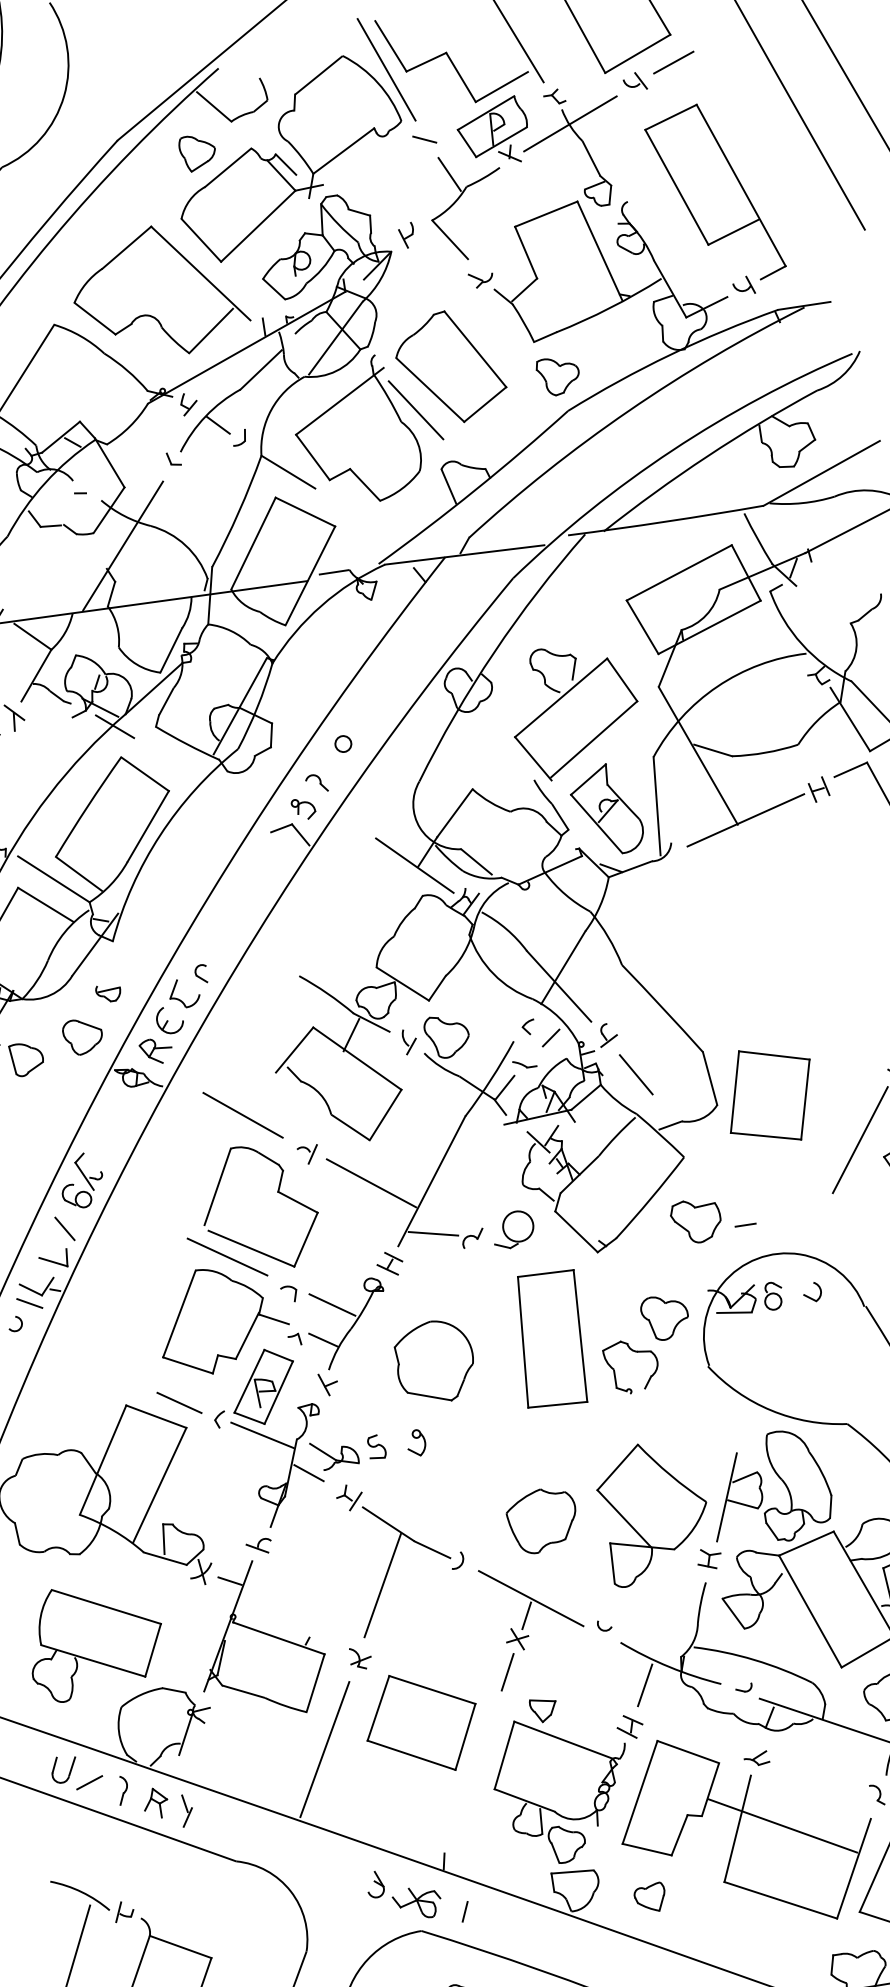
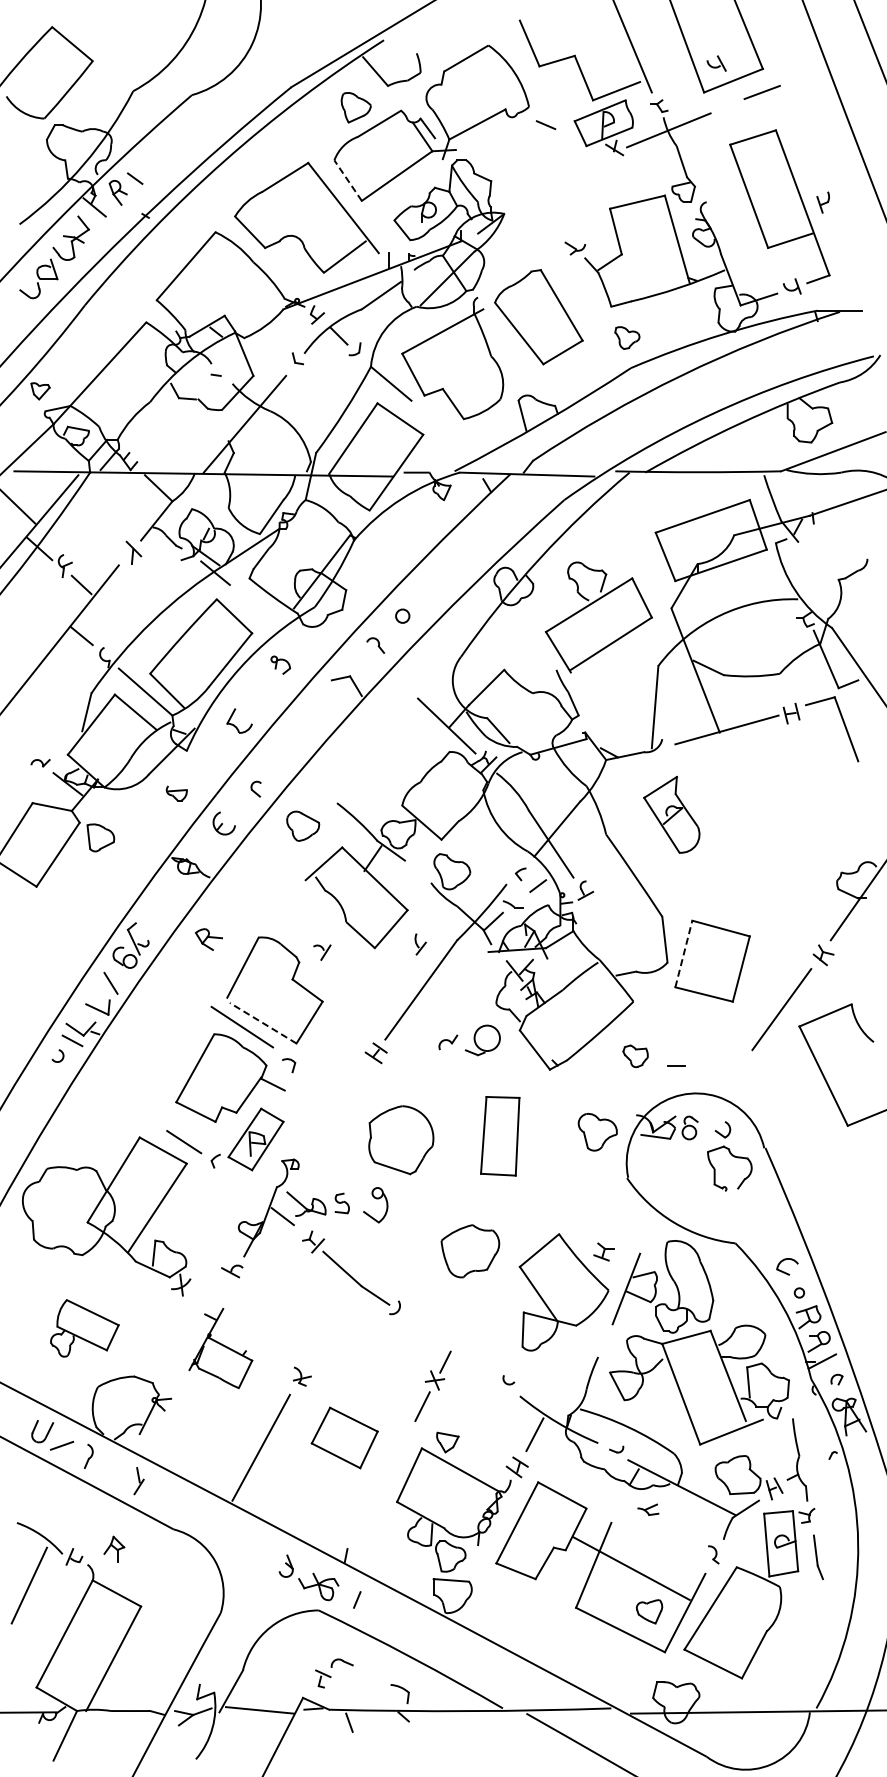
line: (385, 69) -> (522, 62), removed
part: (634, 81) -> (716, 63), moved
part: (458, 200) -> (566, 179), removed
part: (406, 235) -> (822, 202), moved
line: (200, 240) -> (347, 180), solid -> dashed
part: (558, 375) -> (627, 337), size x0.7
line: (415, 410) -> (504, 348), removed
part: (303, 808) -> (280, 664), moved
part: (606, 809) -> (671, 814), moved
part: (178, 998) -> (234, 724), moved
part: (83, 1035) -> (303, 825), moved
part: (409, 1041) -> (420, 944), moved
part: (155, 1051) -> (208, 939), moved
line: (636, 1073) -> (604, 926), removed
line: (734, 1091) -> (683, 953), solid -> dashed
line: (242, 1115) -> (272, 911), removed
line: (370, 1182) -> (370, 983), removed
part: (696, 1221) -> (635, 1056), size x0.6
line: (432, 1233) -> (415, 1033), removed
line: (251, 1248) -> (263, 1023), solid -> dashed
part: (340, 1338) -> (325, 1108), removed
part: (550, 1340) -> (499, 1136), size x0.7
part: (635, 1352) -> (734, 1157), moved
line: (261, 1434) -> (248, 1178), removed
part: (416, 1442) -> (375, 1204), size x1.6
part: (542, 1520) -> (470, 1251), moved
part: (708, 1558) -> (603, 1251), moved
line: (382, 1584) -> (329, 1318), removed
line: (531, 1598) -> (451, 1348), removed
part: (259, 1639) -> (220, 1348), size x0.6
part: (95, 1640) -> (84, 1328), size x0.6
part: (421, 1722) -> (344, 1437), size x0.7
part: (756, 1758) -> (648, 1509), moved
part: (155, 1802) -> (114, 1548), moved
part: (650, 1897) -> (649, 1611), moved

